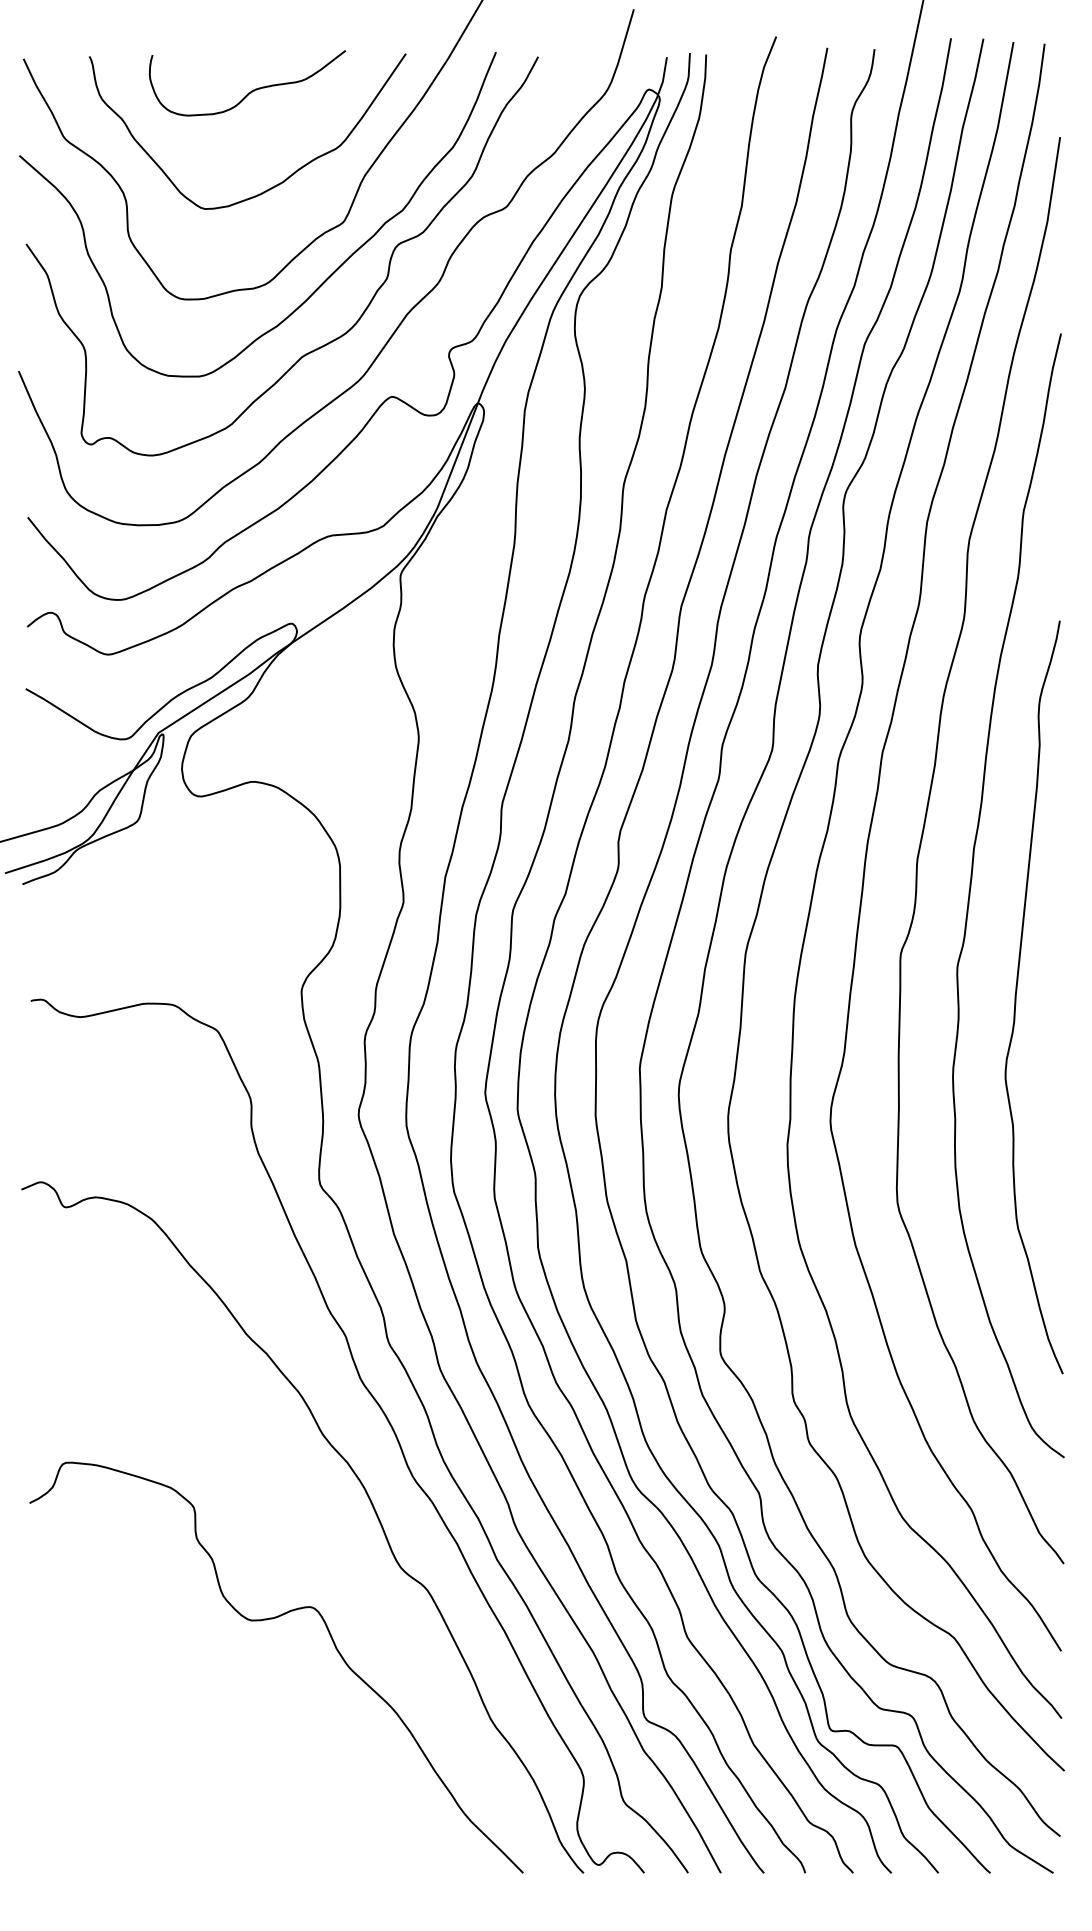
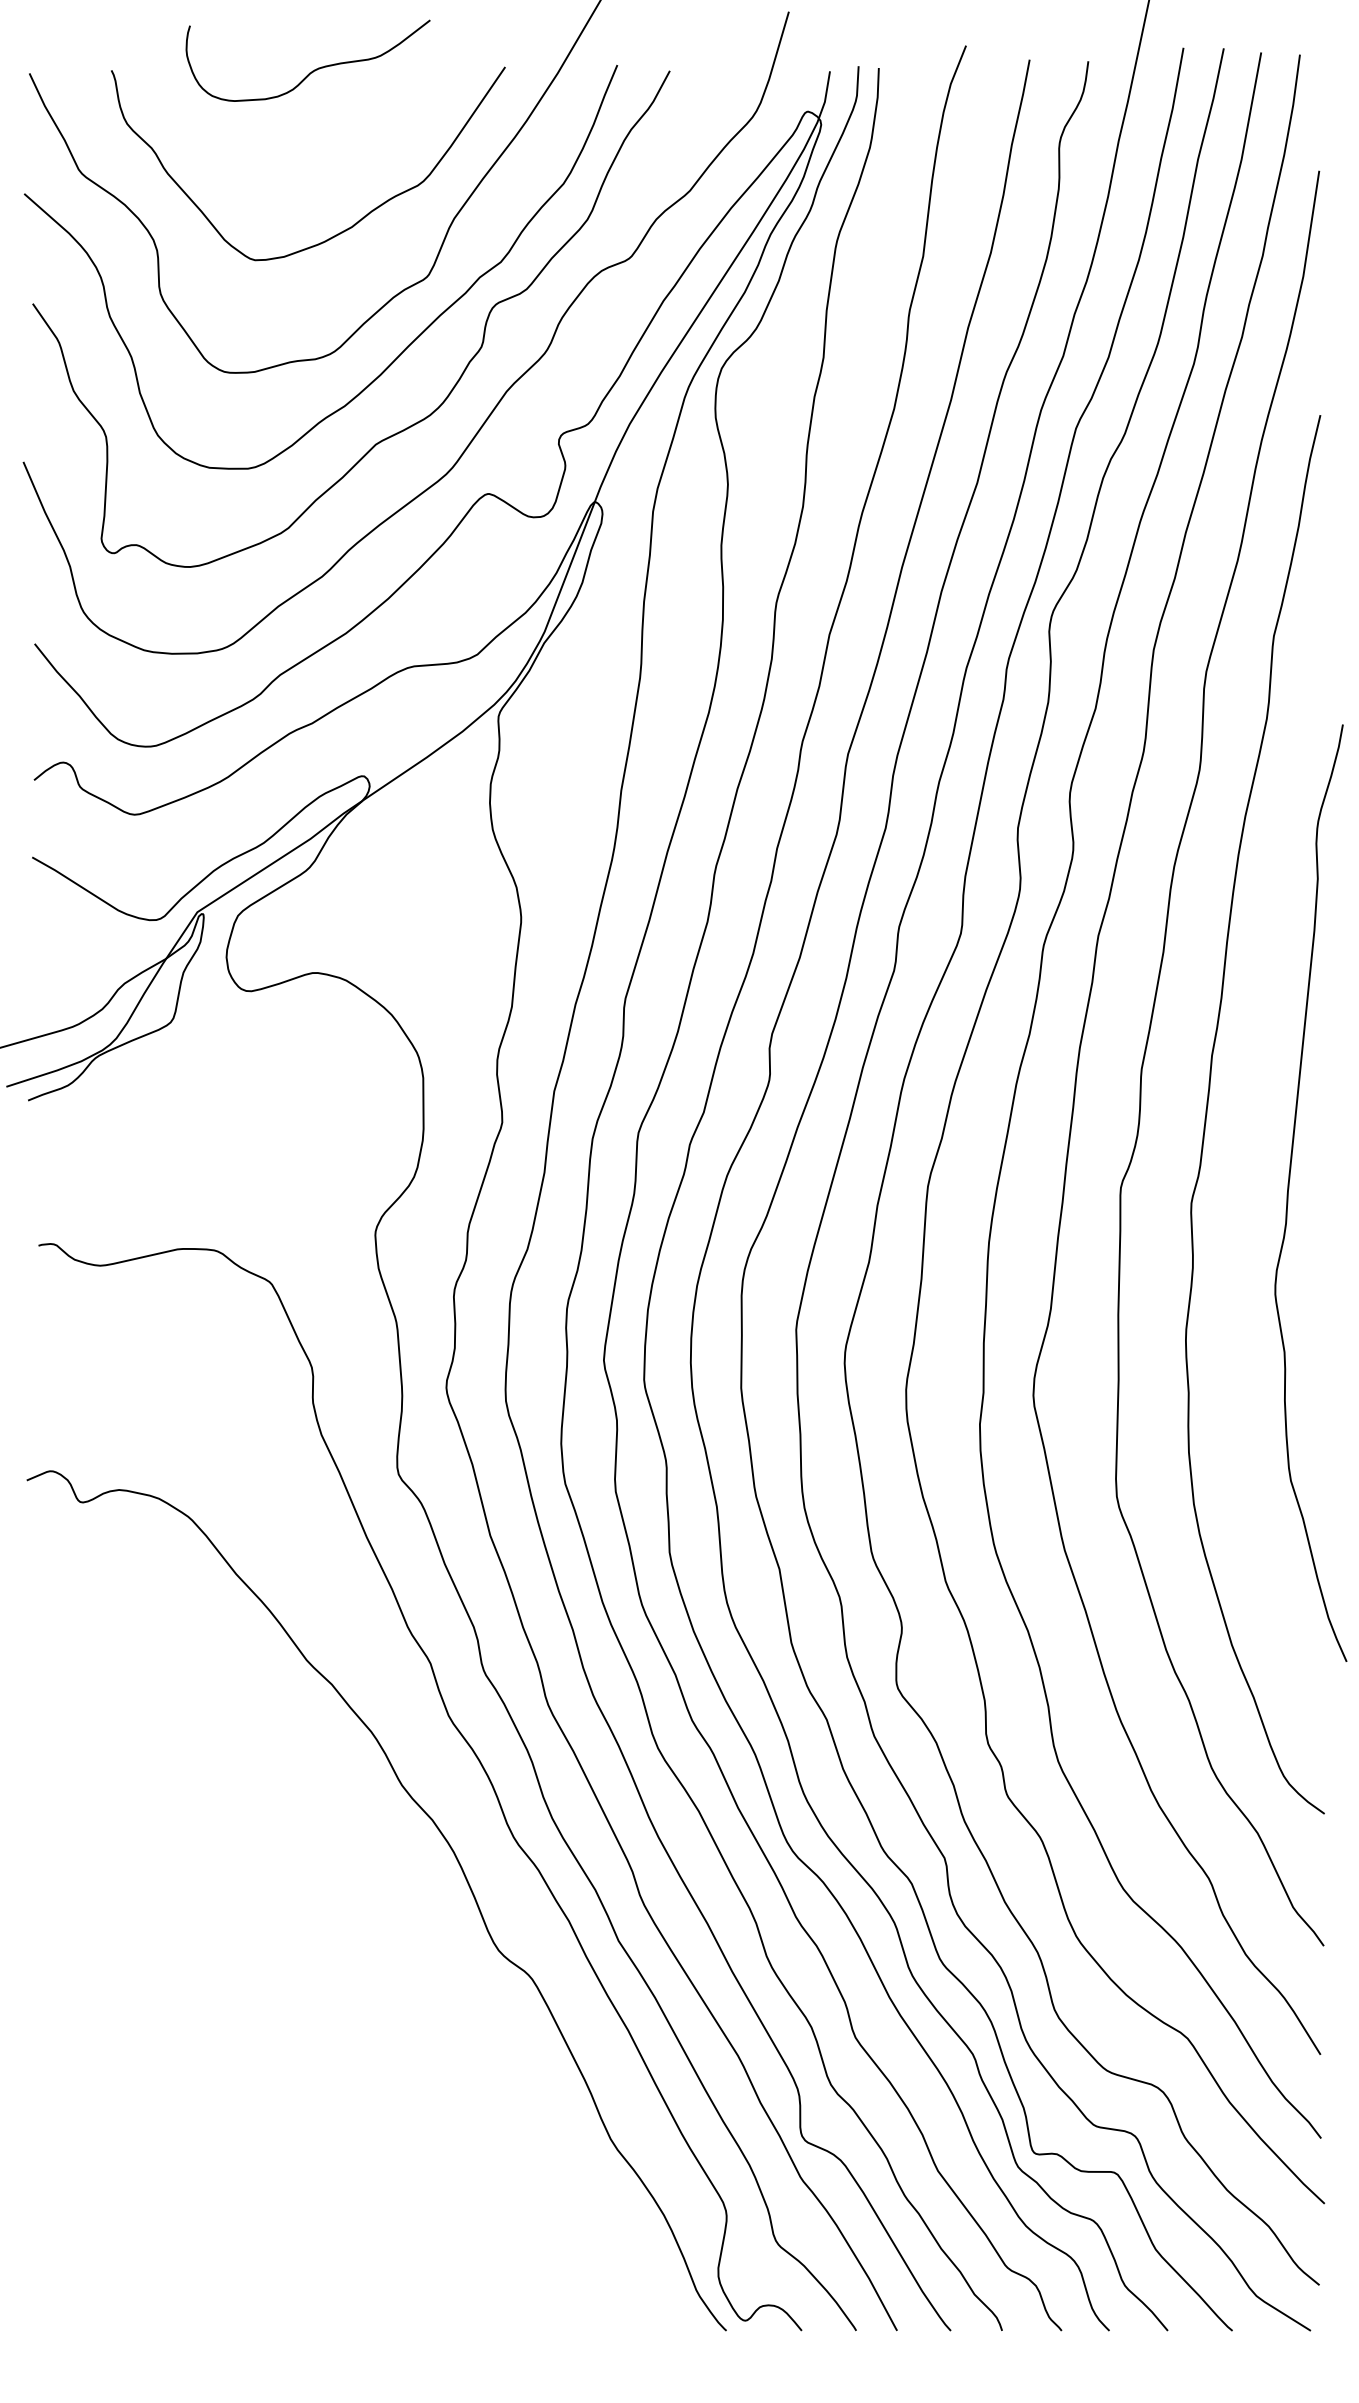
curve: (251, 91) -> (312, 70), moved
curve: (1016, 993) -> (1289, 1188), moved
curve: (270, 1619) -> (336, 2015), removed

